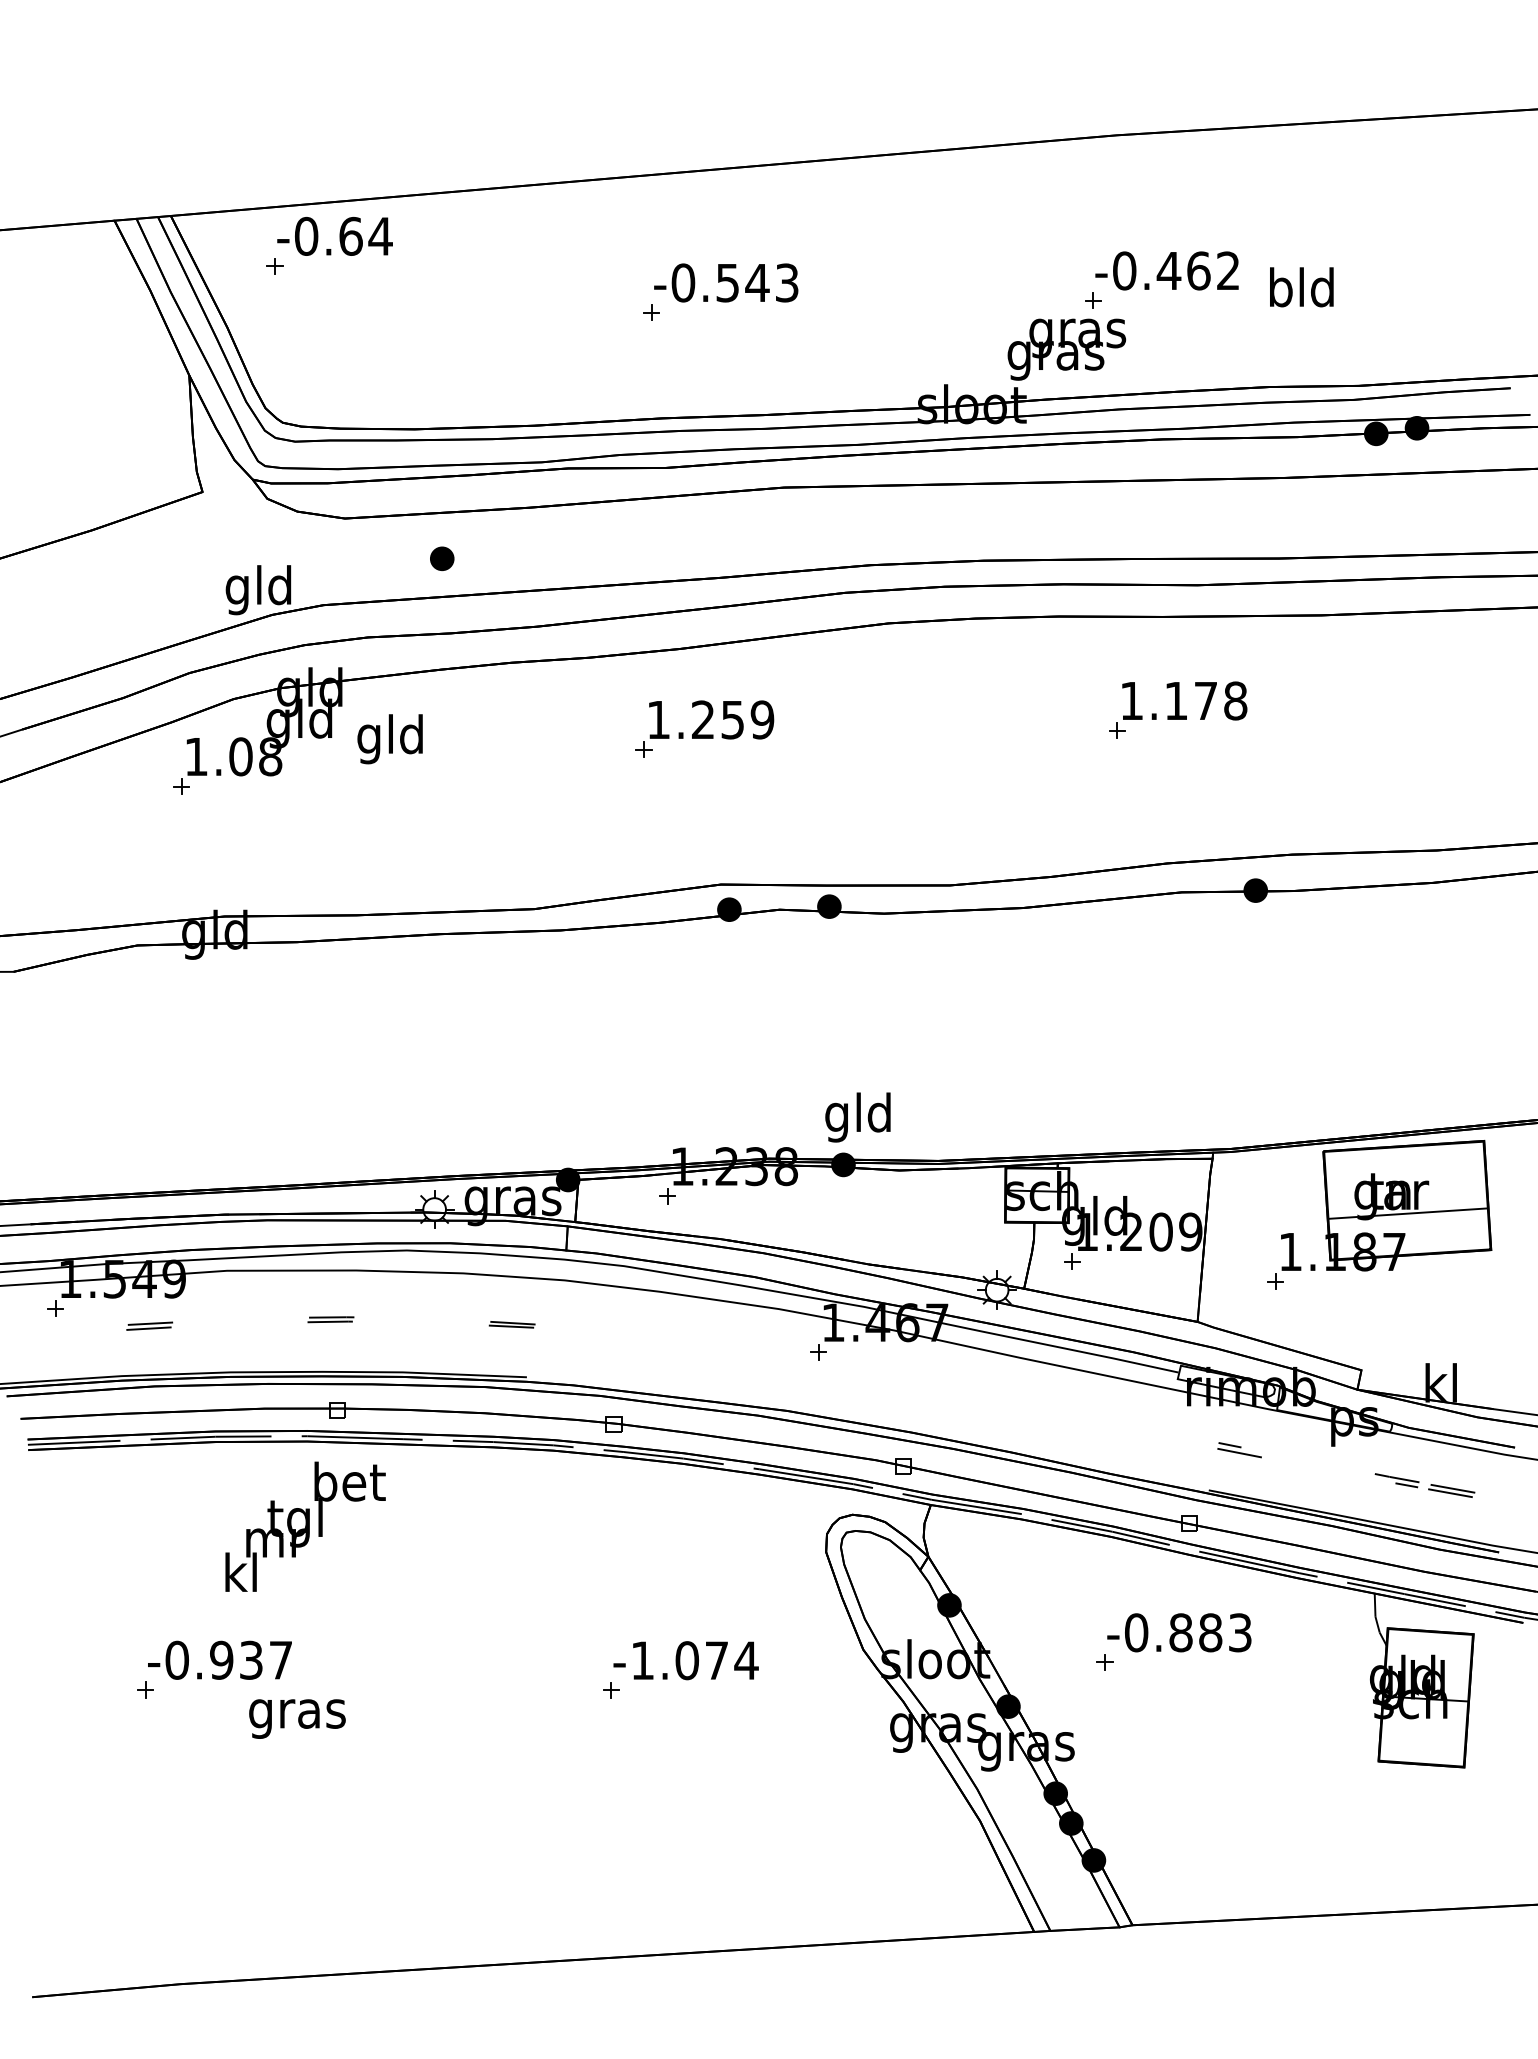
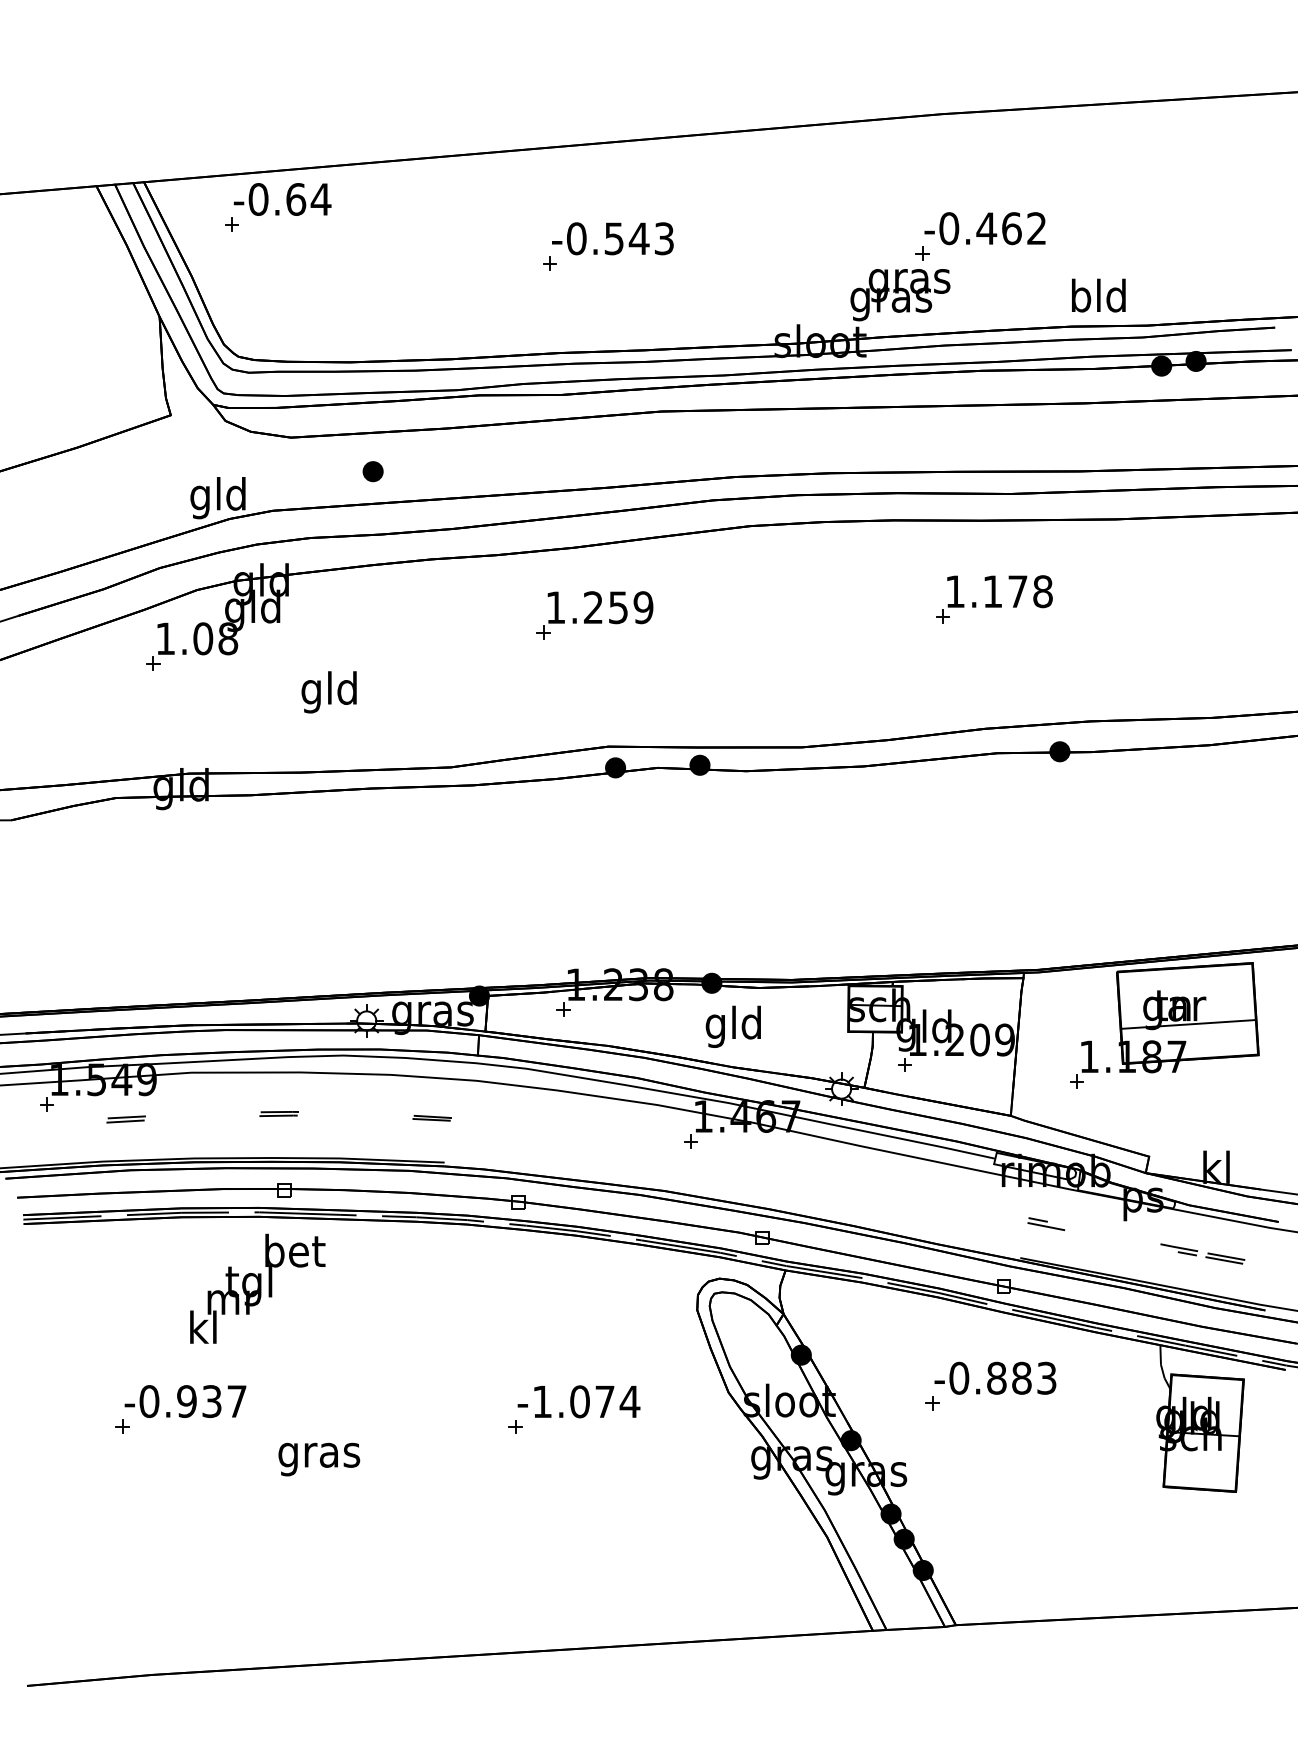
text: (1301, 287) -> (1098, 295), moved
text: (389, 739) -> (328, 692), moved
text: (857, 1117) -> (732, 1026), moved
text: (297, 1718) -> (319, 1459), moved

